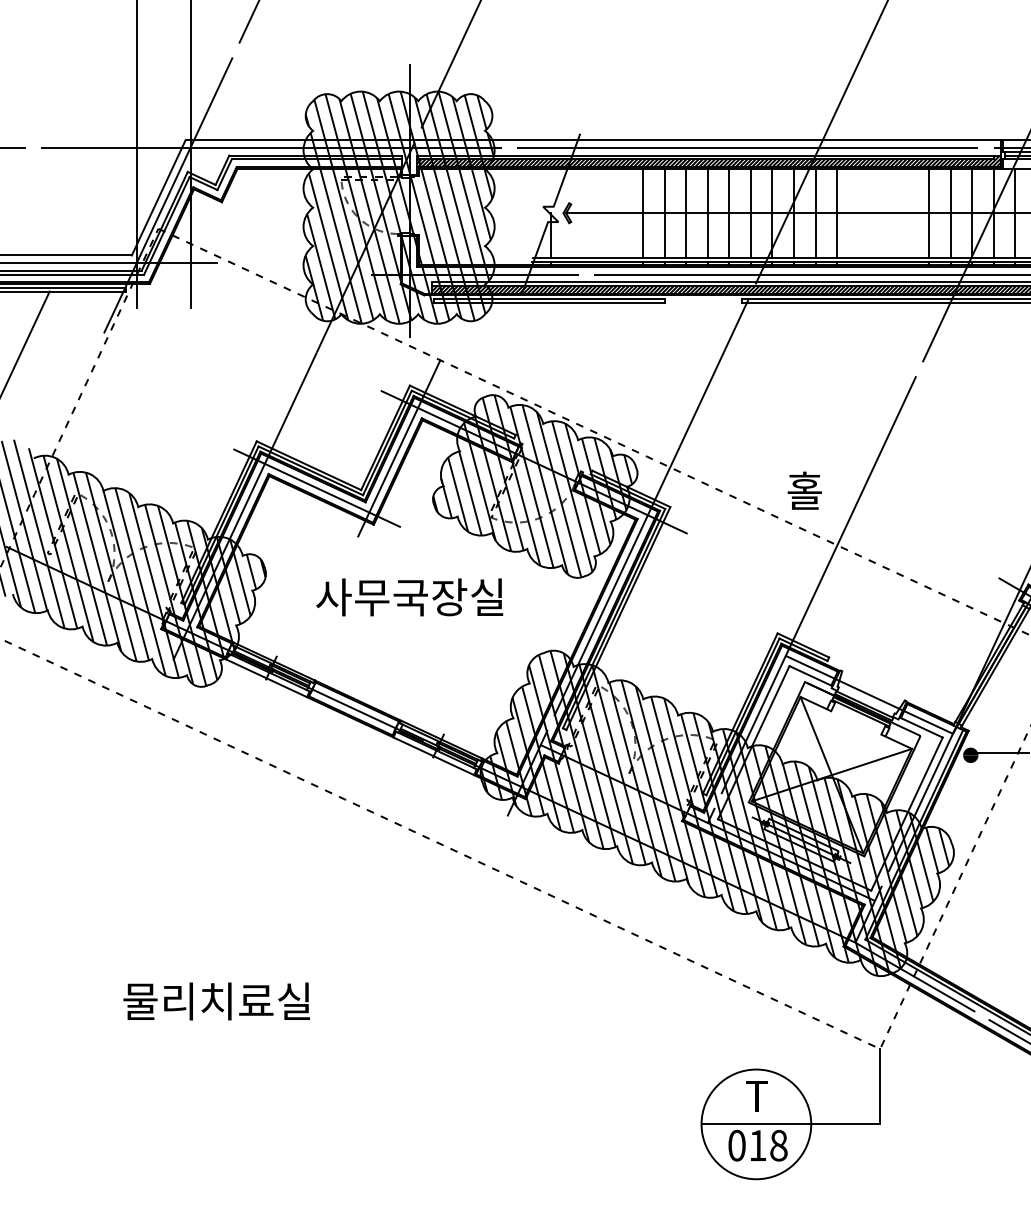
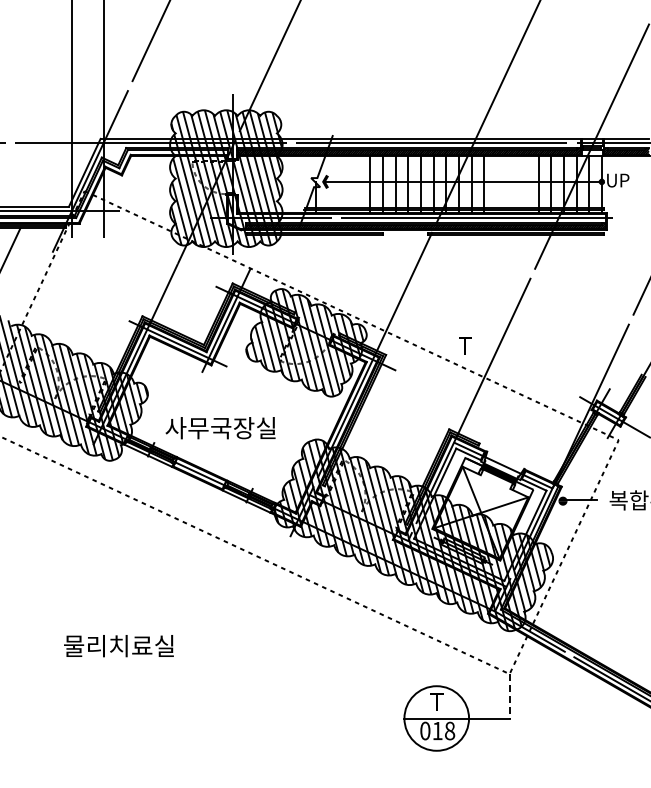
text: (805, 491) -> (465, 345), 홀 -> T
text: (409, 597) -> (220, 428), moved
line: (879, 1087) -> (509, 696), solid -> dashed

